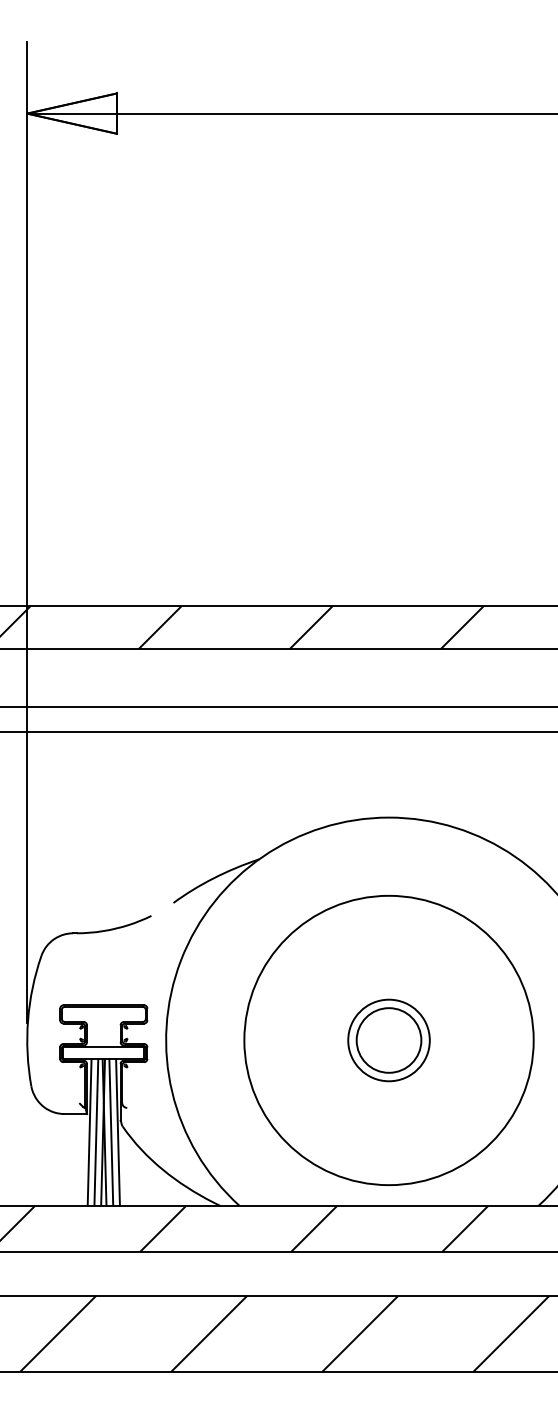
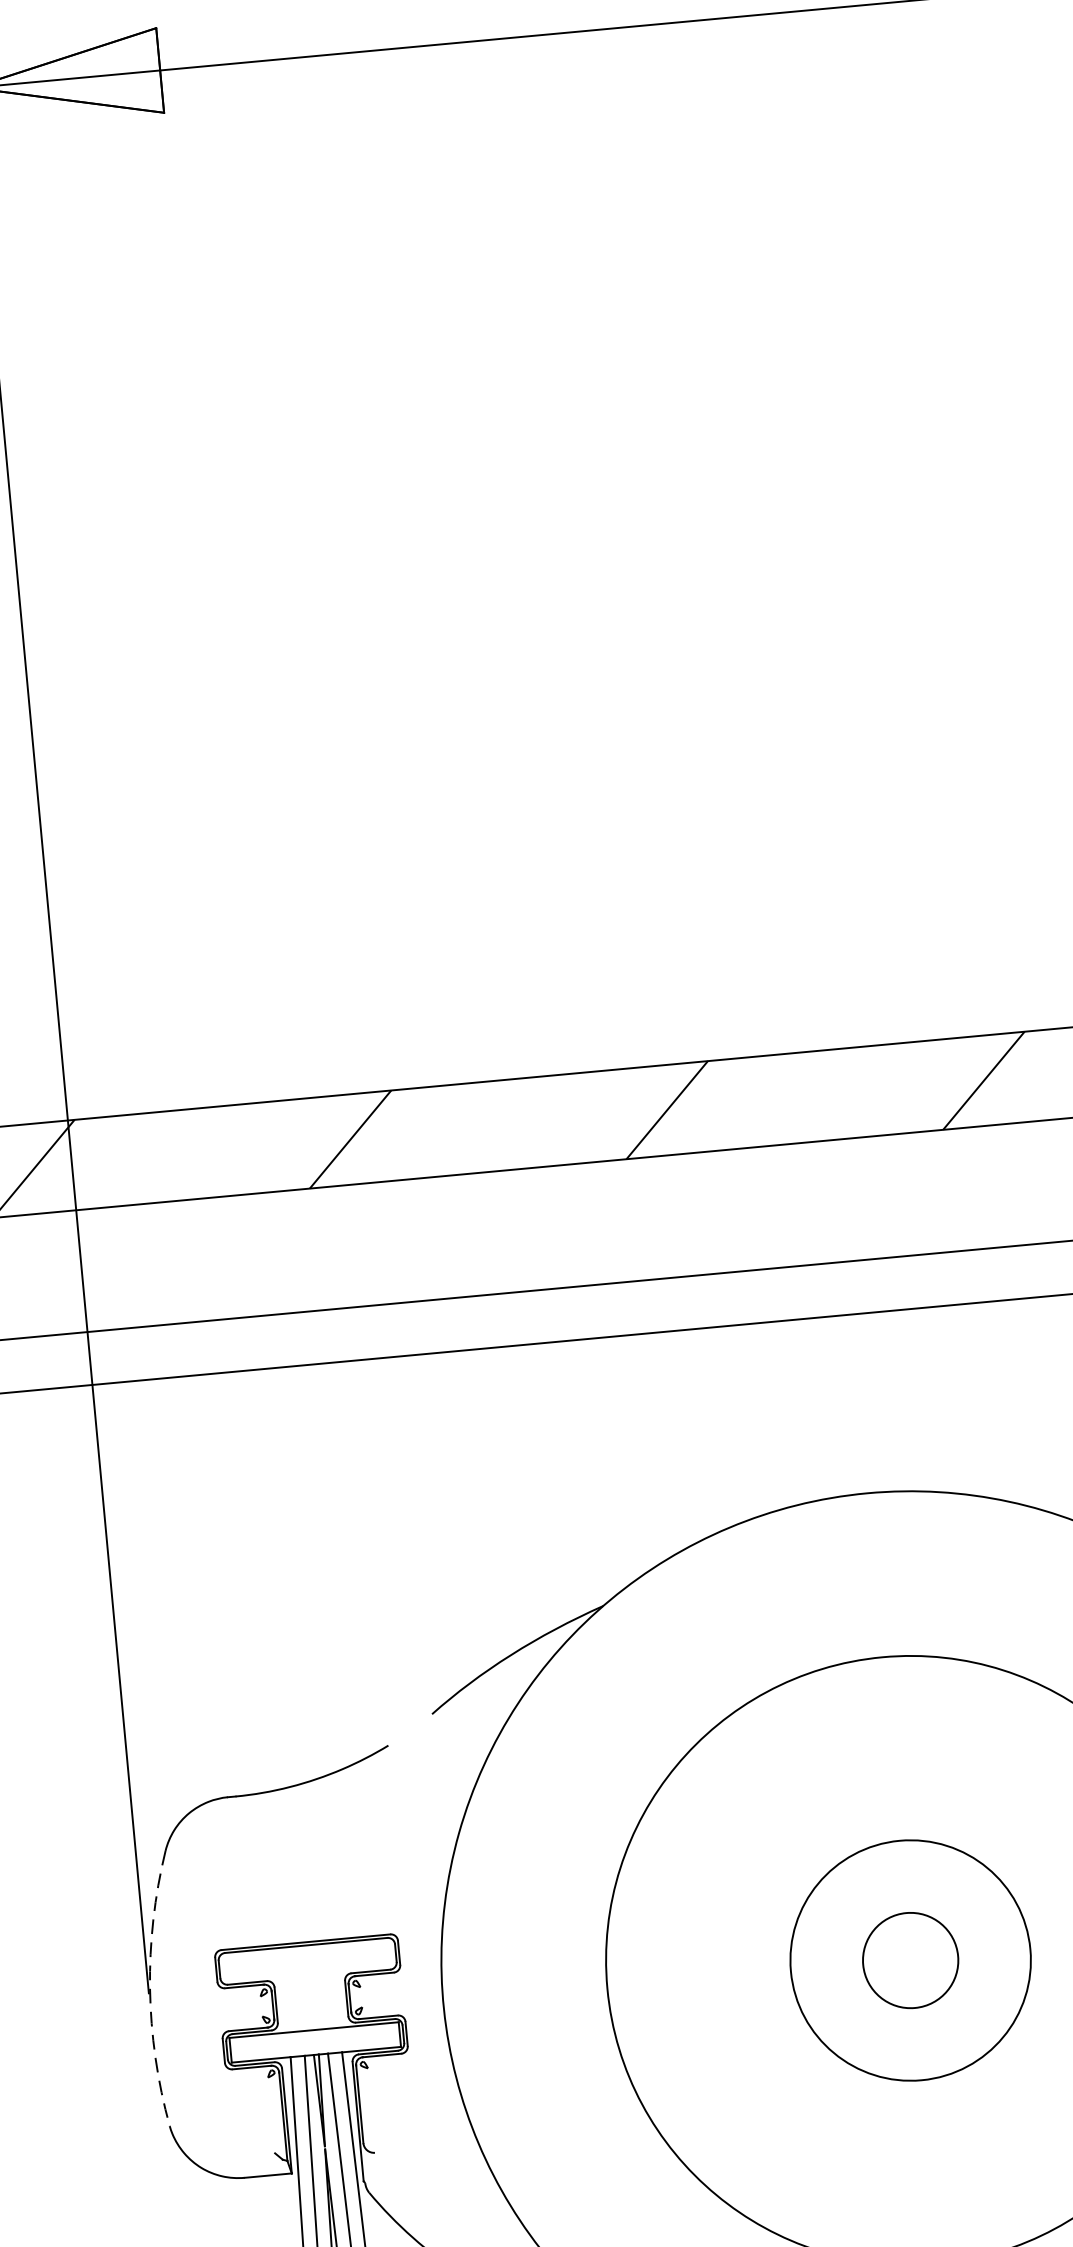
arc: (28, 1020) -> (150, 1988), solid -> dashed
circle: (388, 1040) -> (909, 1960), size x0.7
circle: (388, 1040) -> (909, 1960), size x1.4

